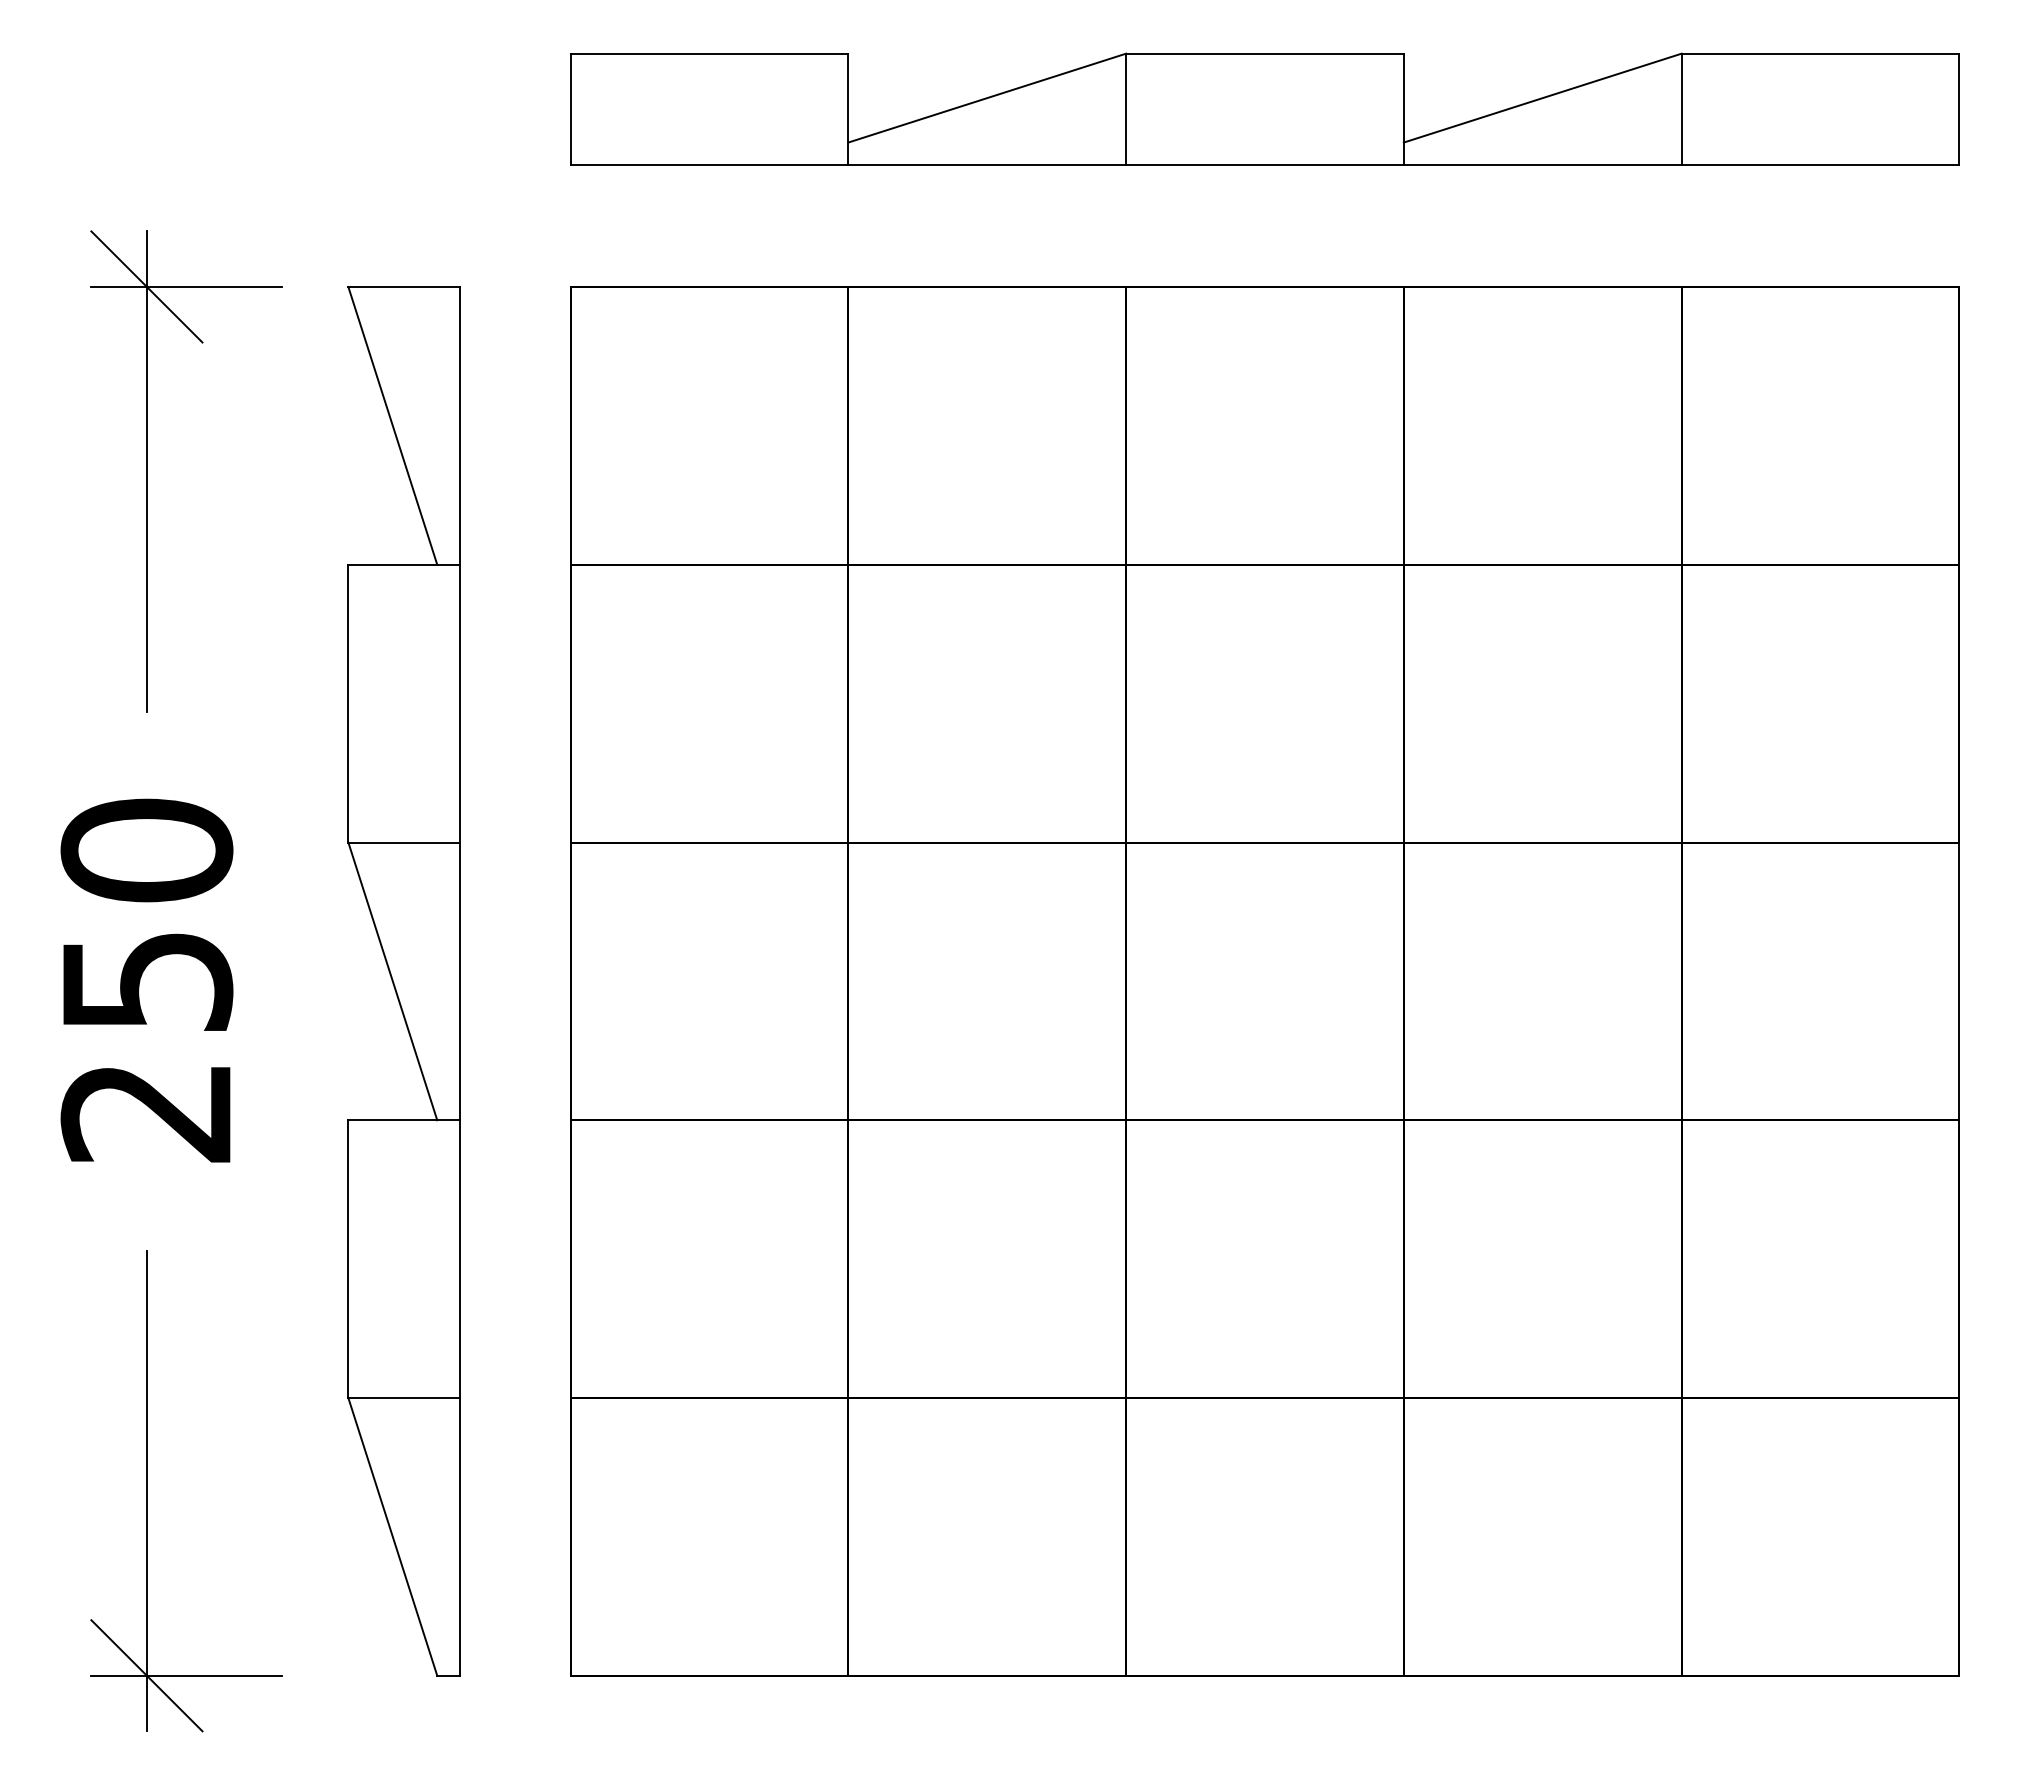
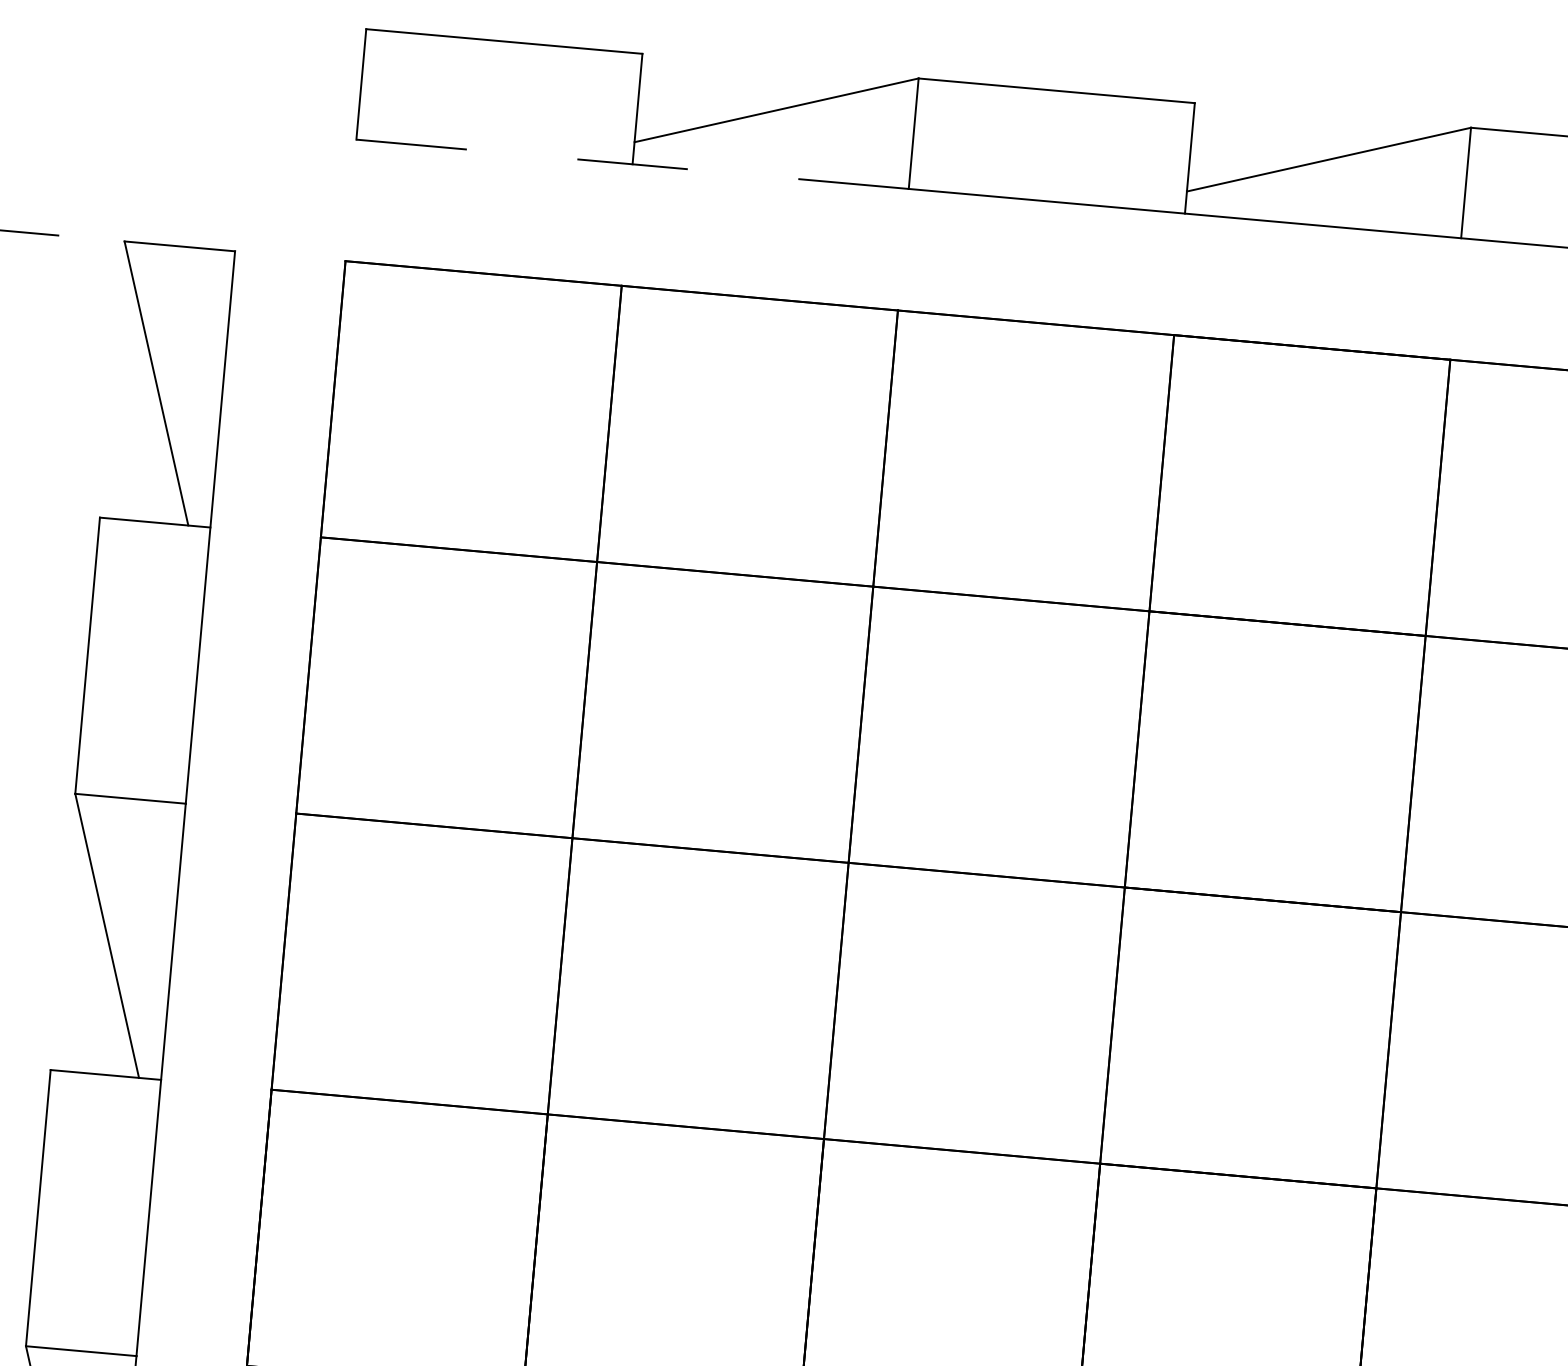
line: (848, 164) -> (632, 164), solid -> dashed

